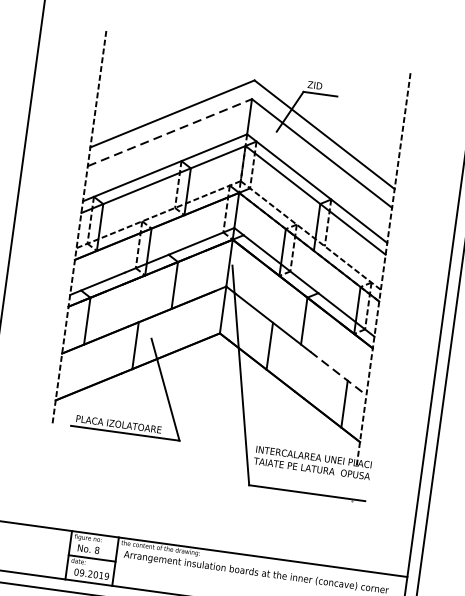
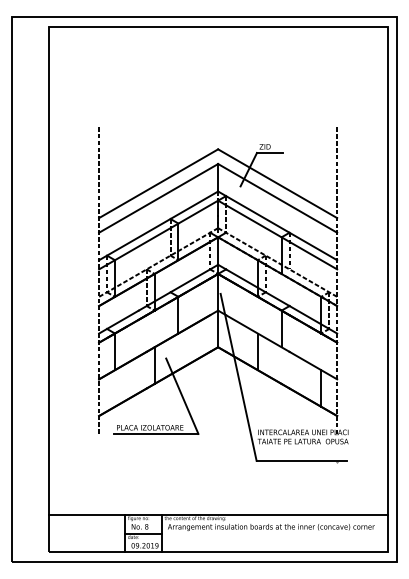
line: (169, 132) -> (158, 198), dashed -> solid
line: (338, 373) -> (313, 365), dashed -> solid

